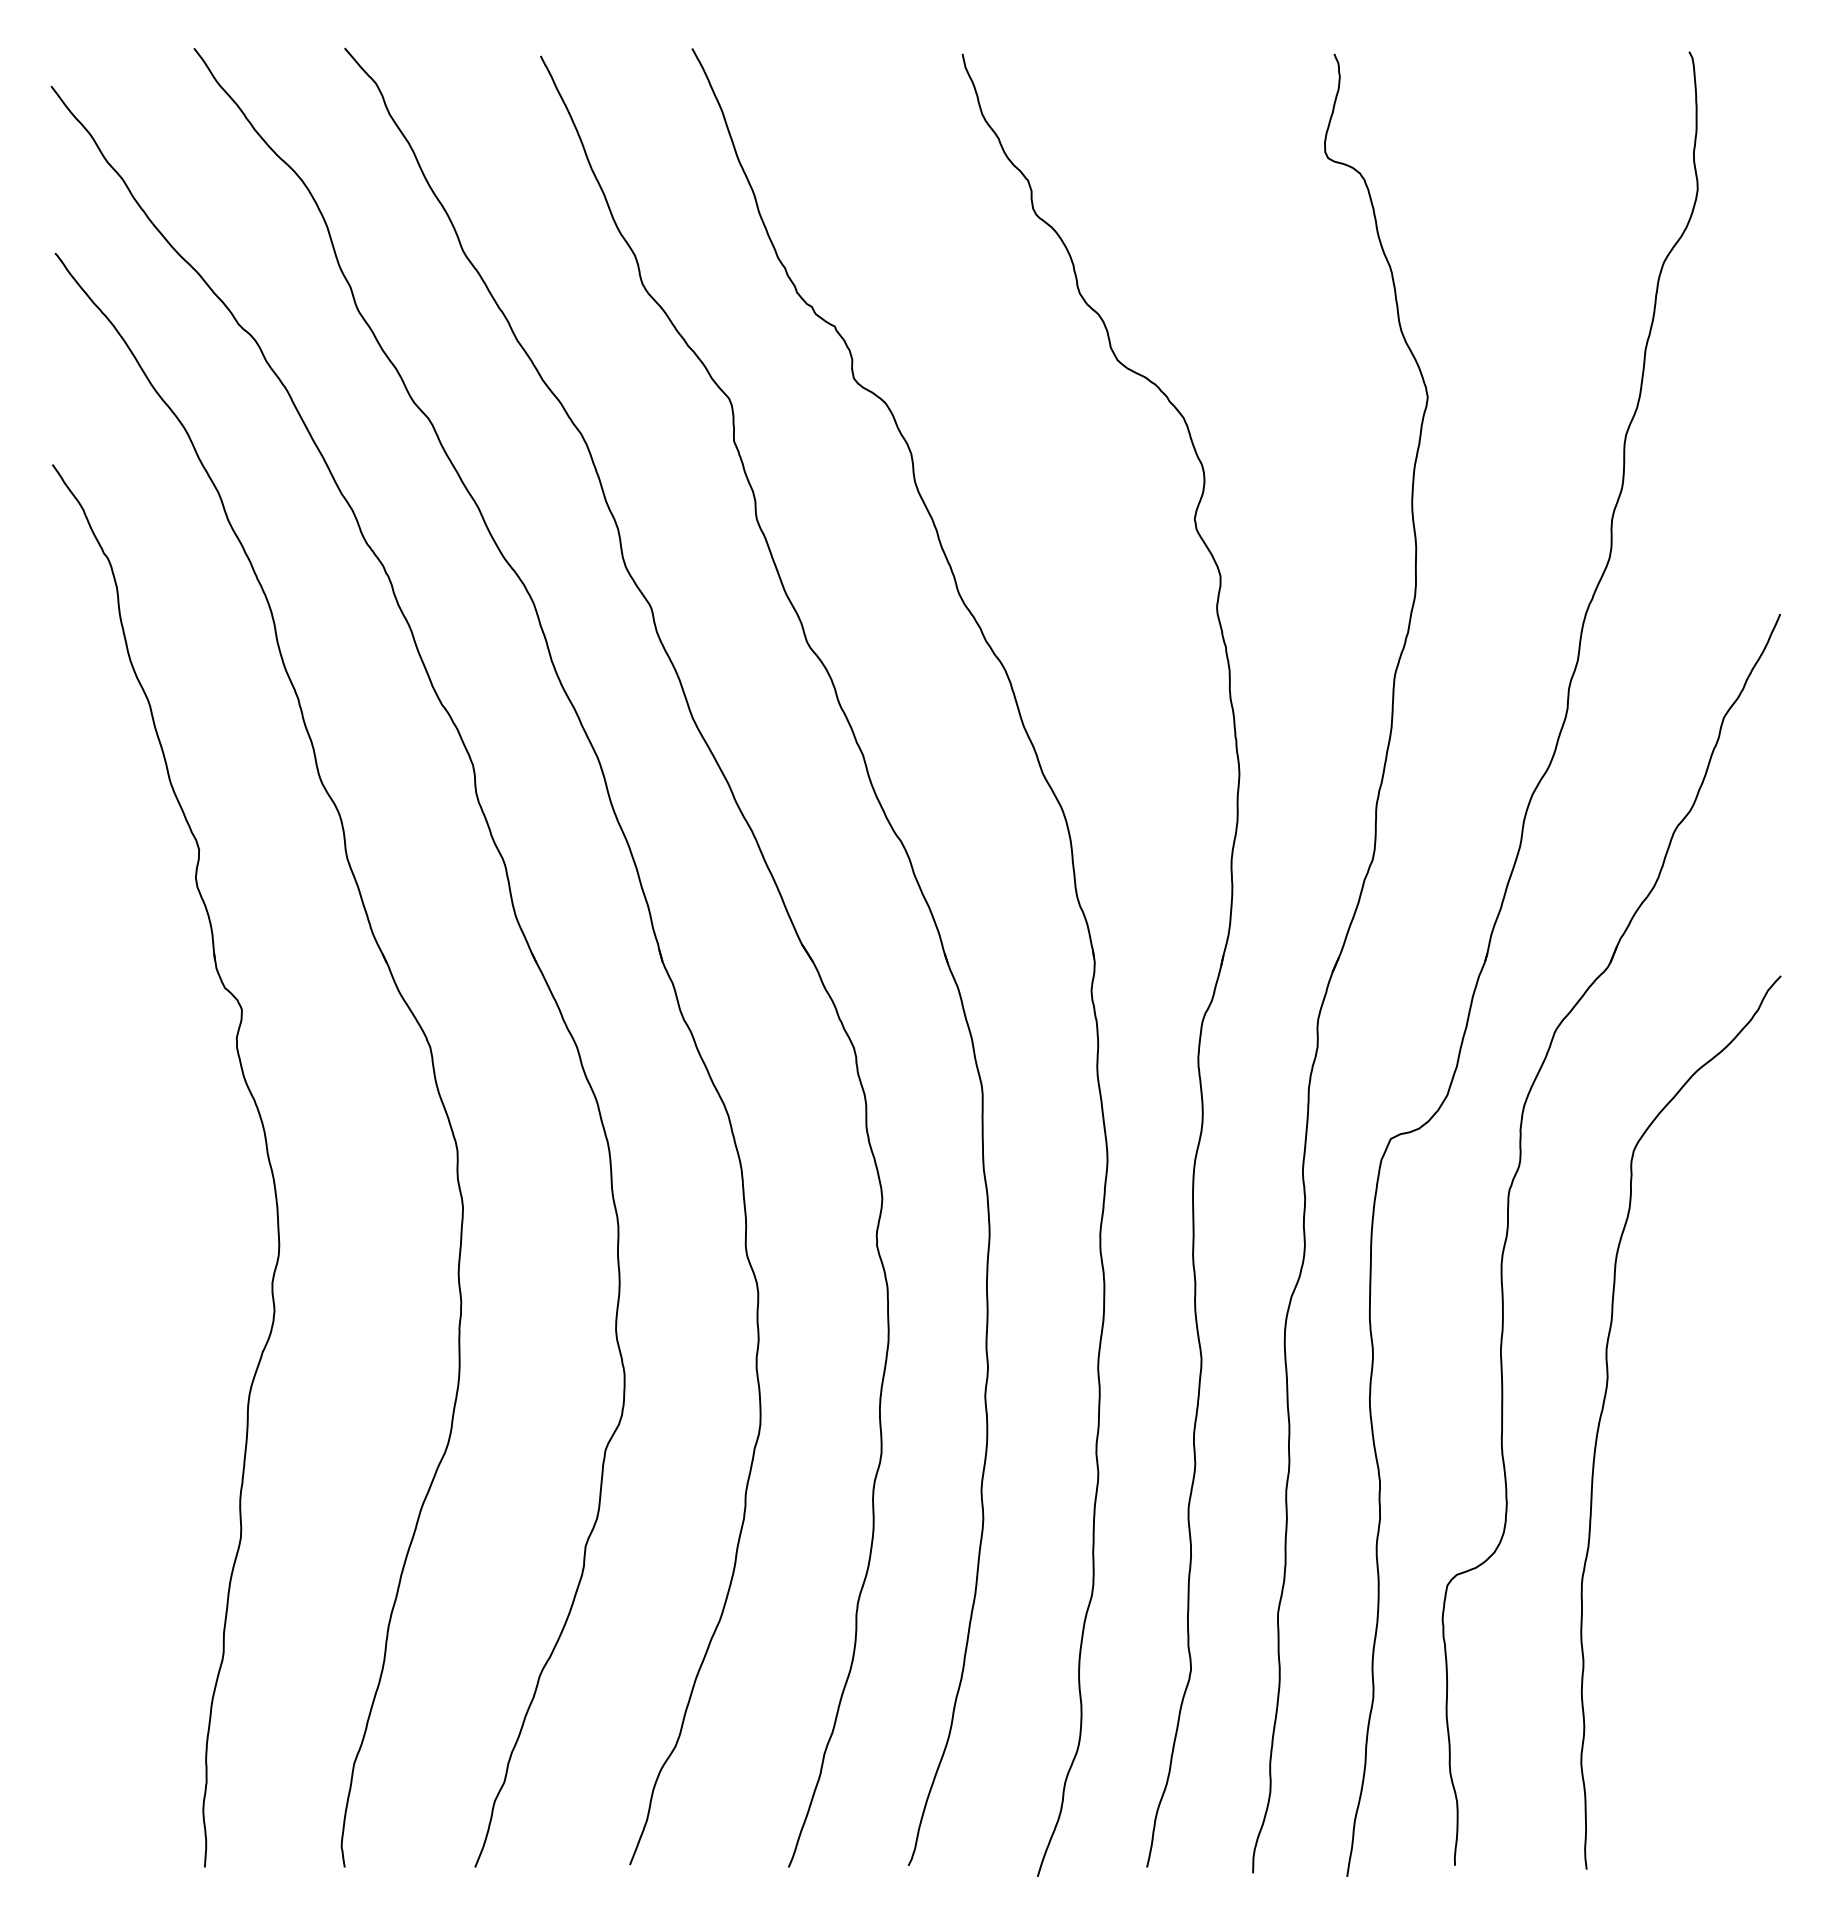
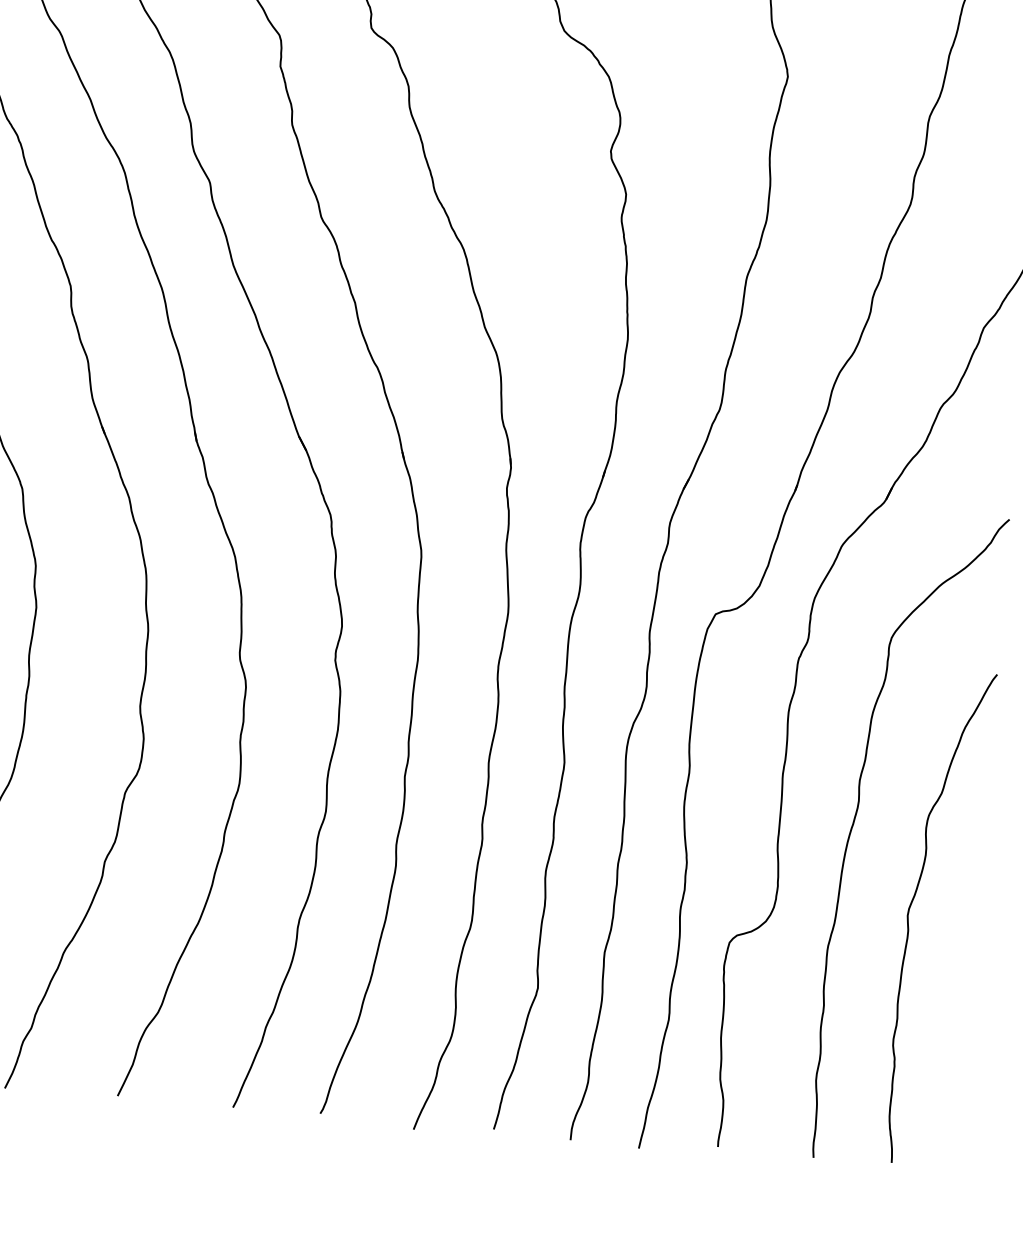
curve: (1691, 1513) -> (911, 905), added

